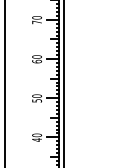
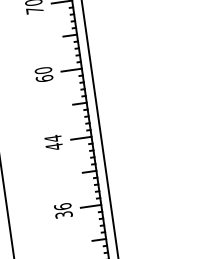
text: (37, 98) -> (54, 142), 50 -> 44
text: (37, 137) -> (64, 210), 40 -> 36

